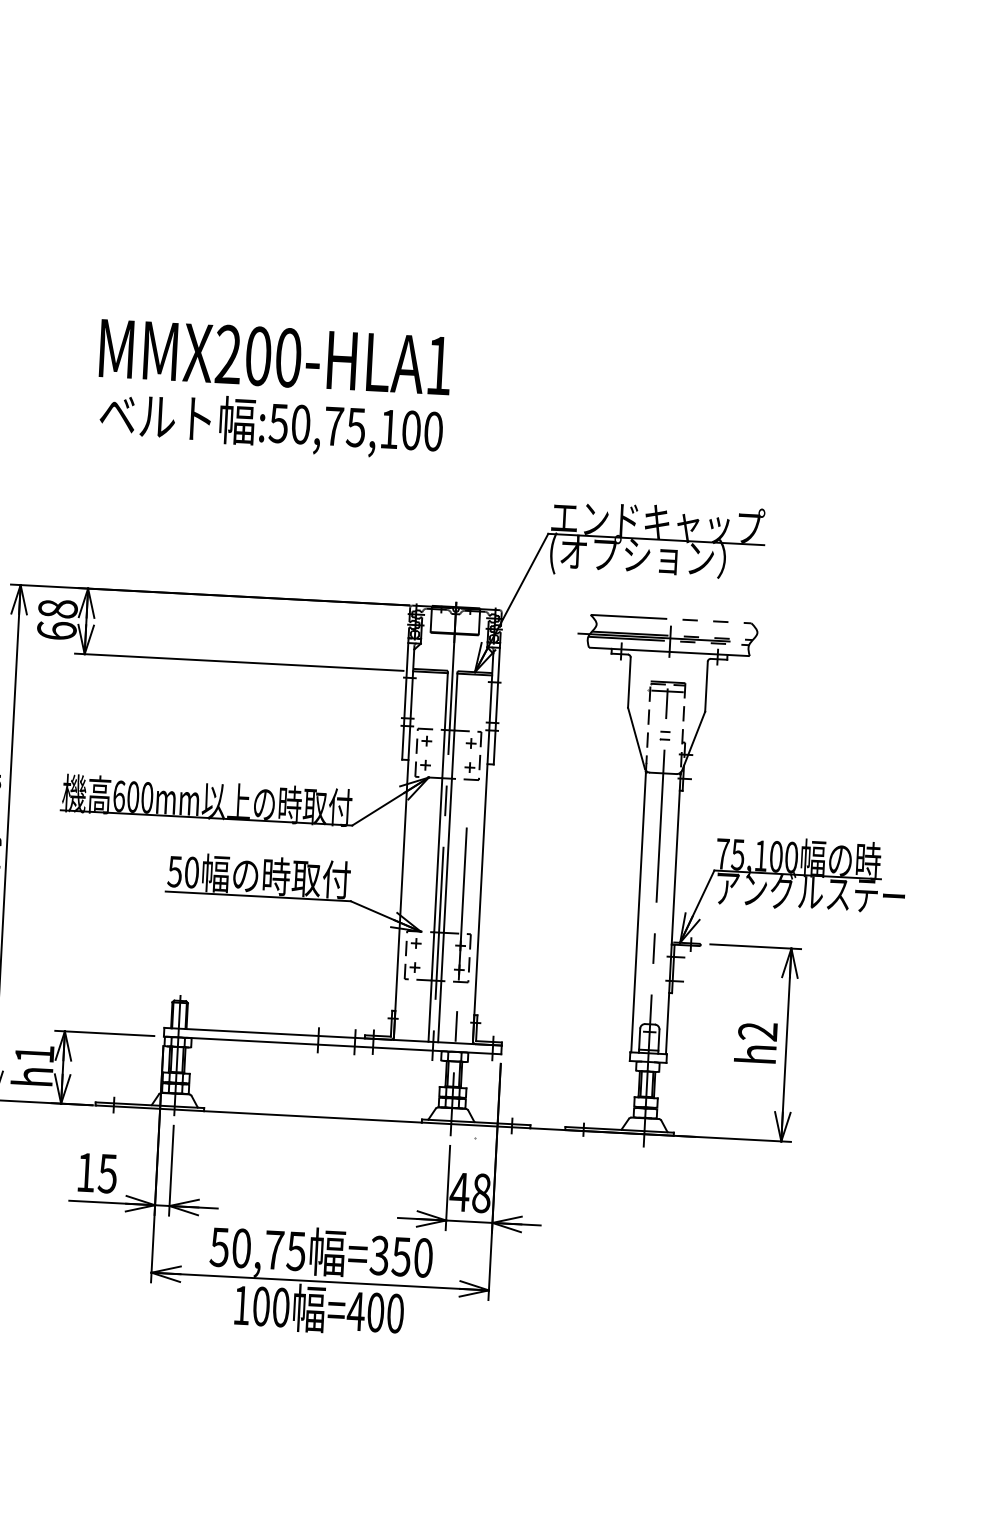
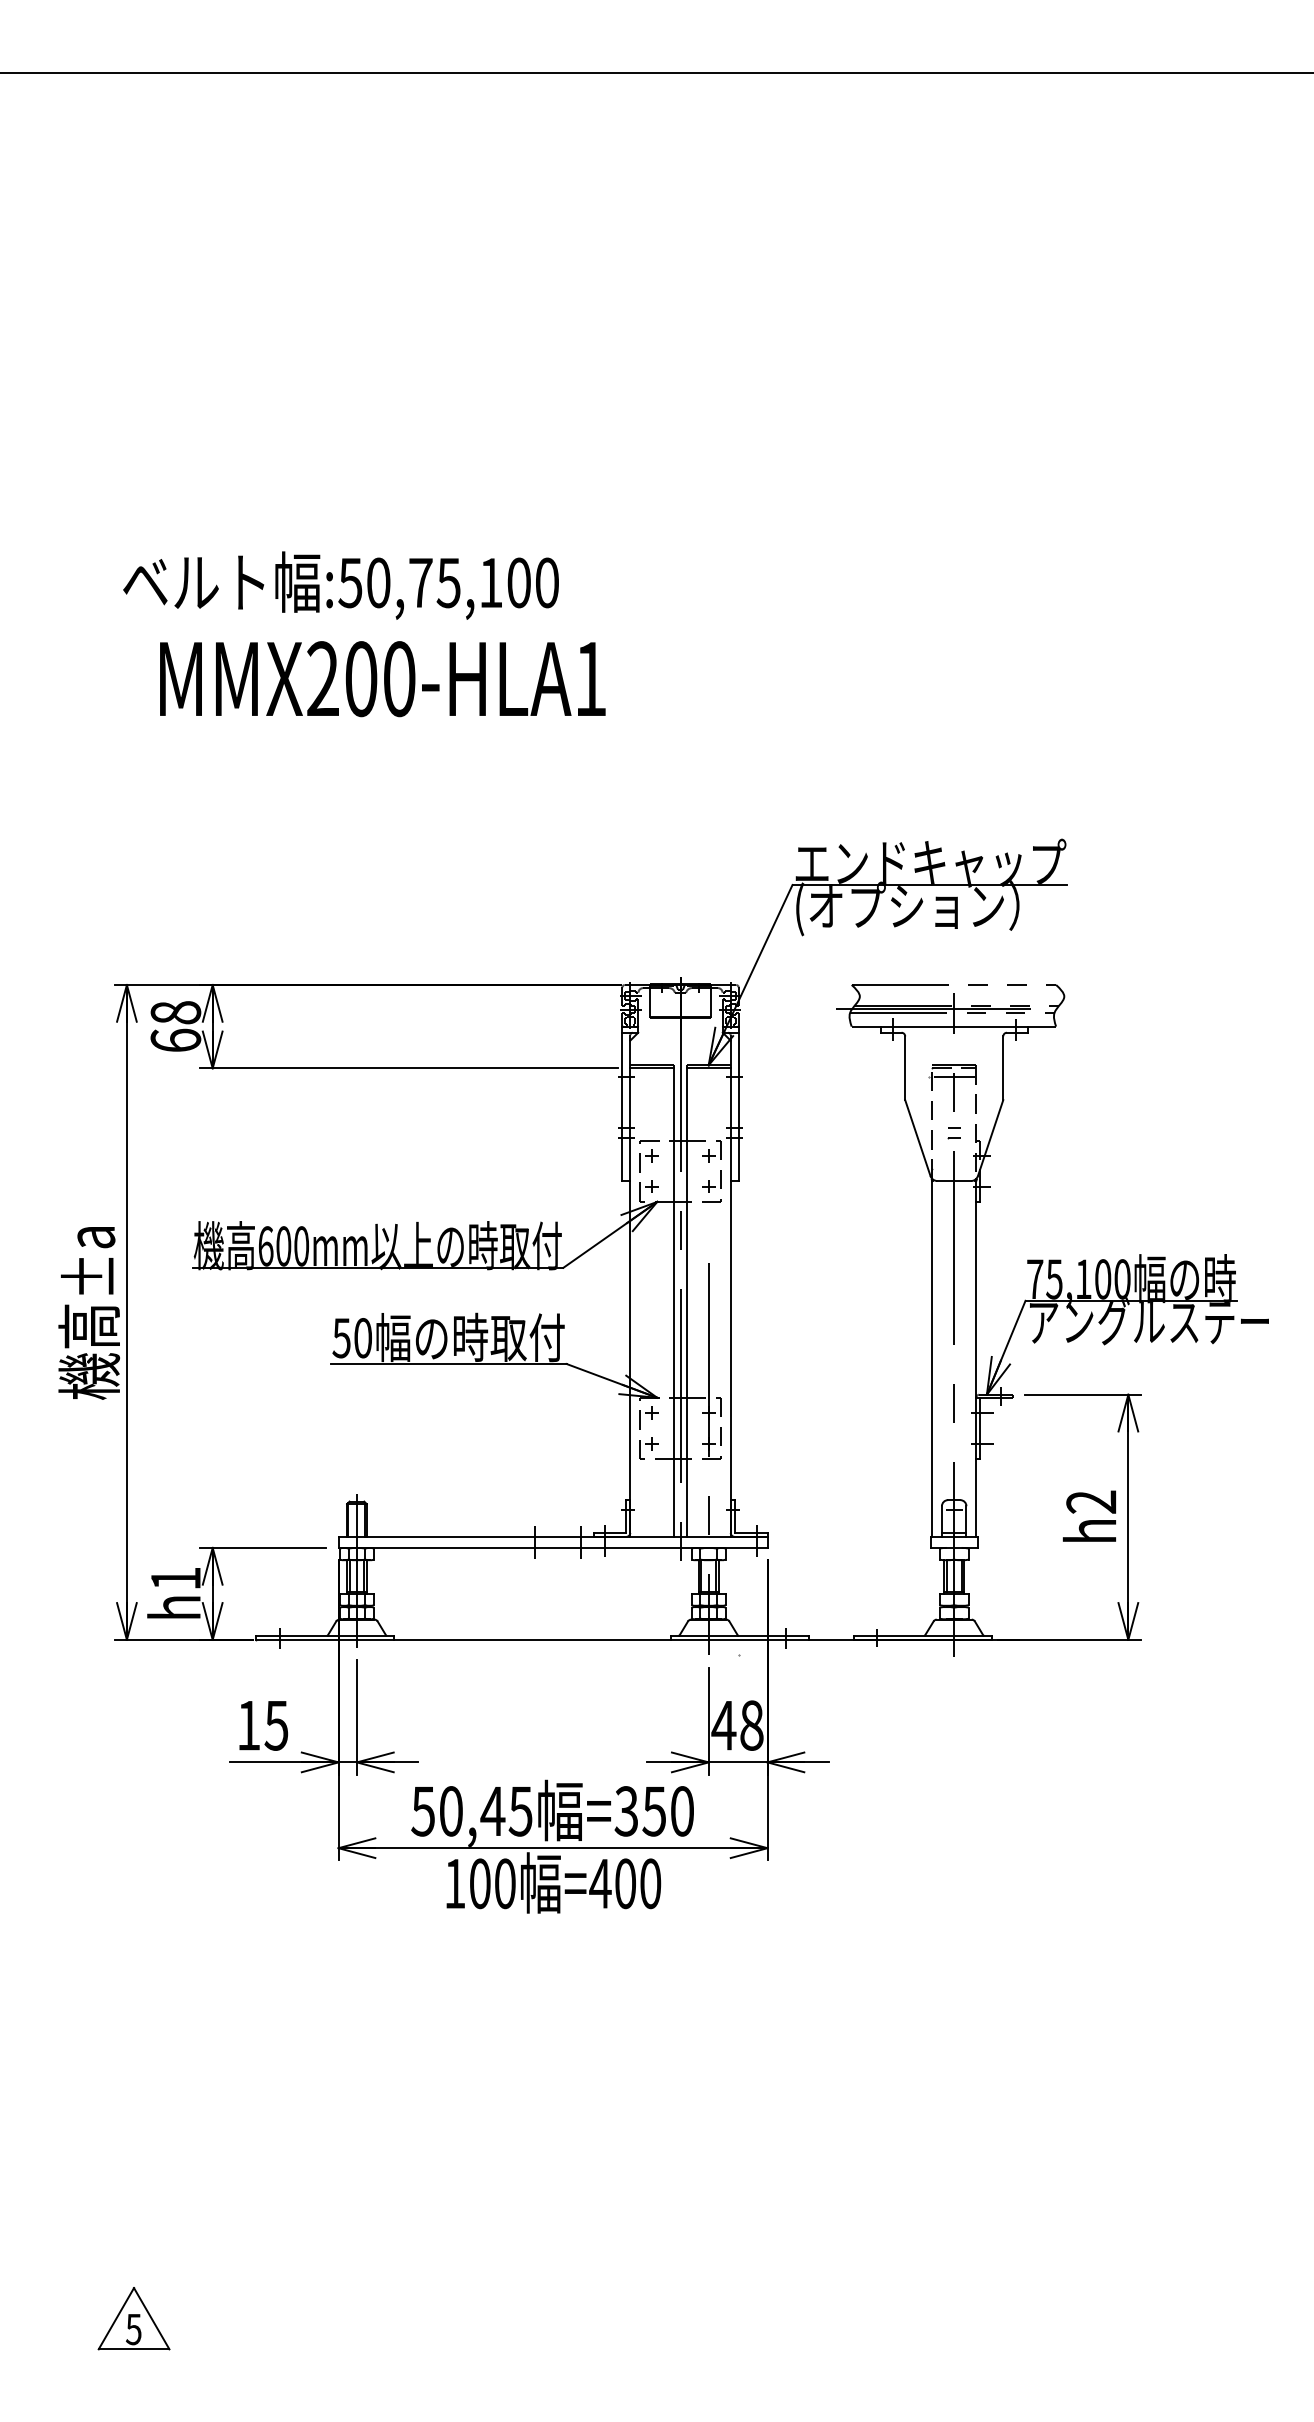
text: (275, 357) -> (382, 679), moved
text: (270, 425) -> (340, 585), moved
text: (274, 1250) -> (492, 1811), 50,75 -> 50,45

